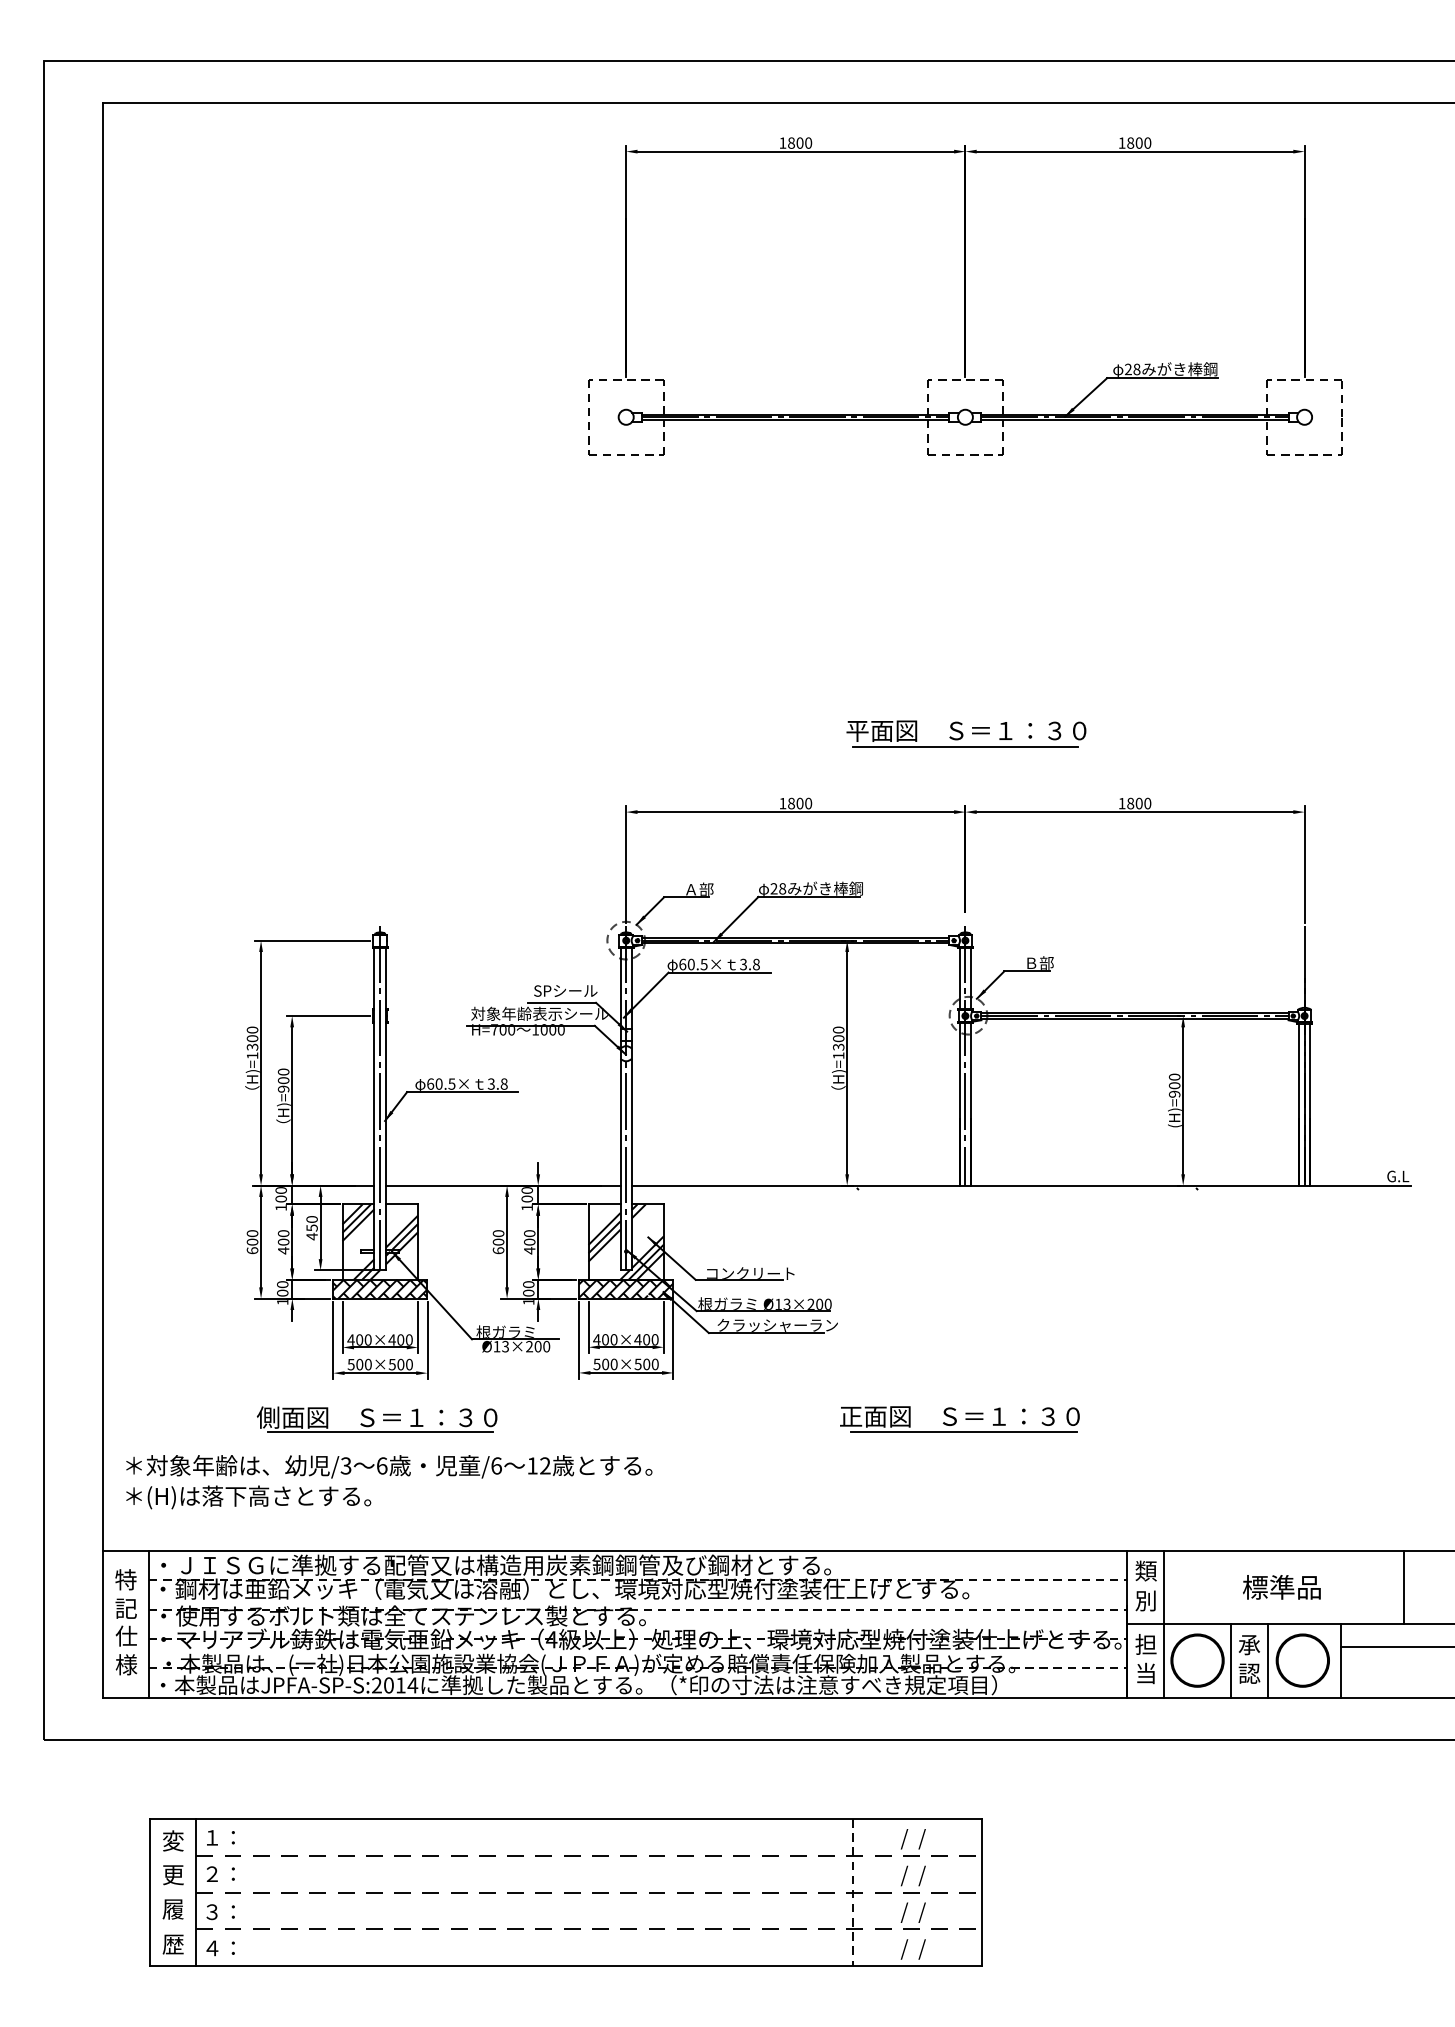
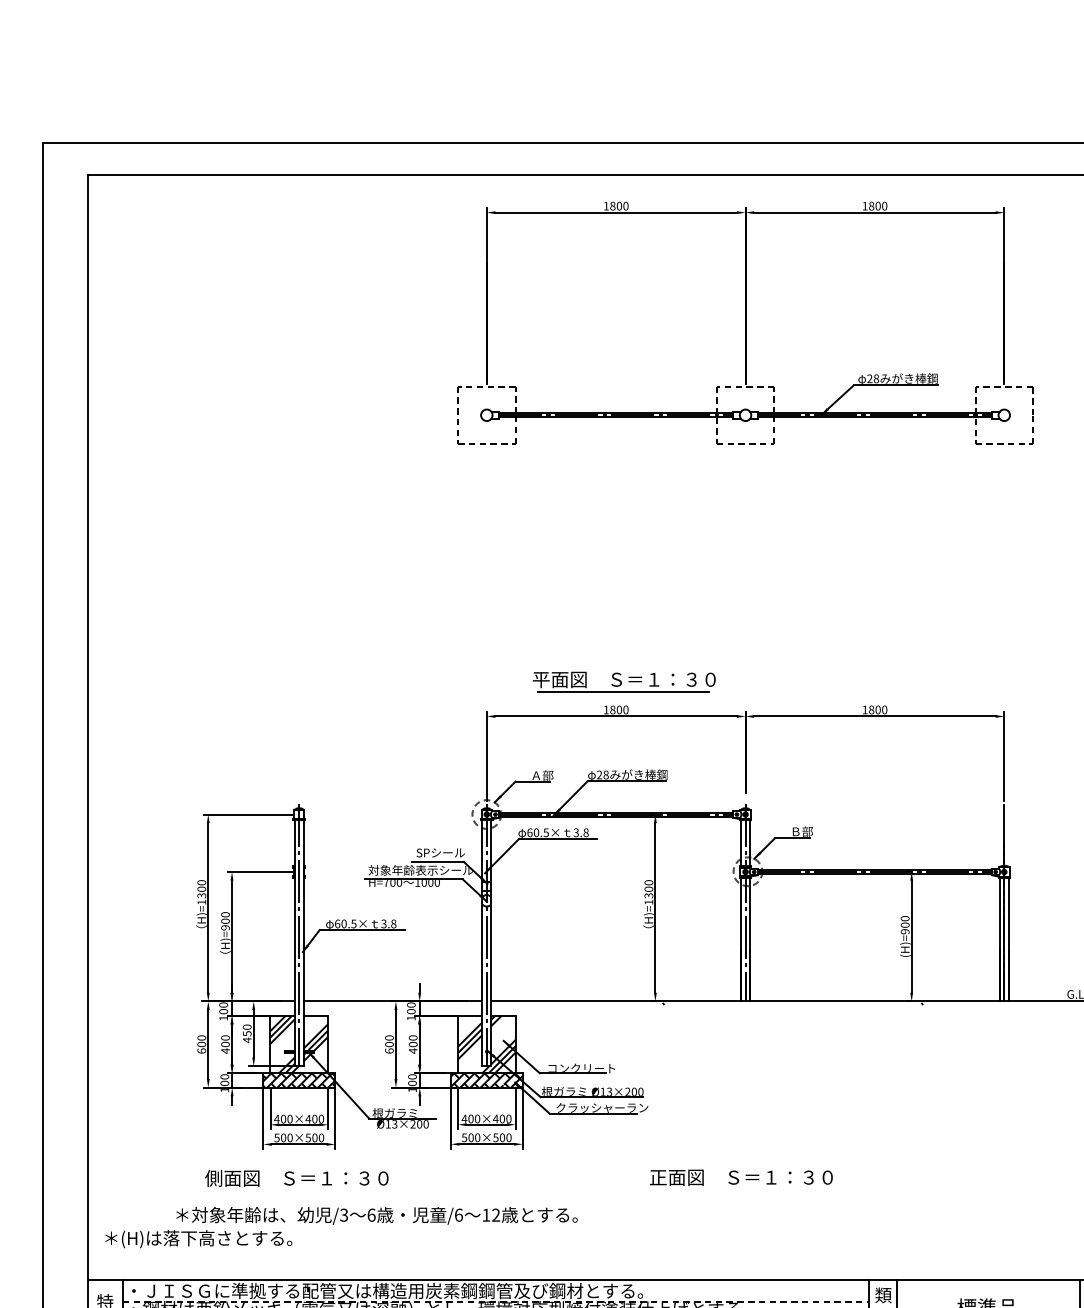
part: (966, 733) -> (624, 681), moved
line: (380, 1432) -> (299, 1189), removed
line: (963, 1432) -> (744, 1189), removed
text: (389, 1466) -> (377, 1215), moved

